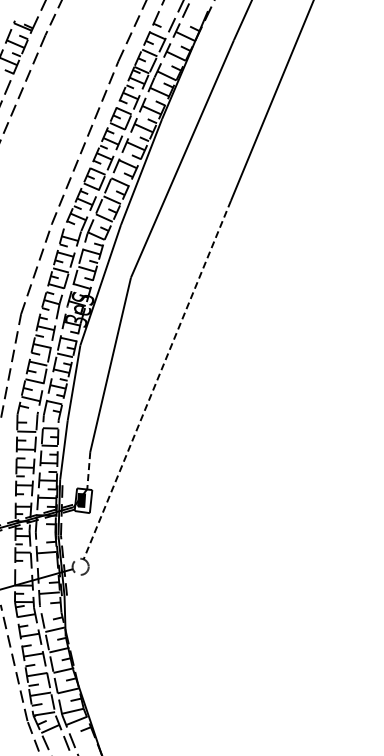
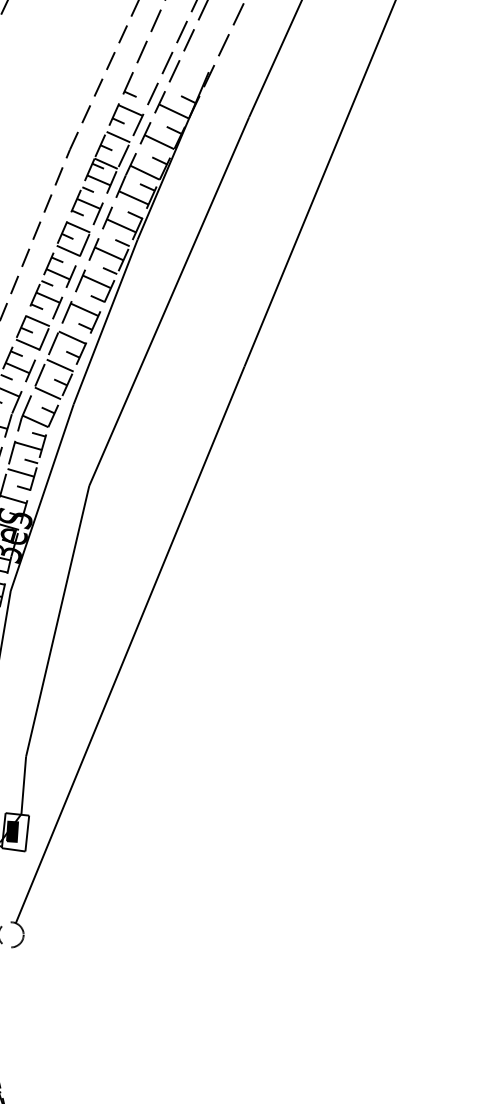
line: (157, 380) -> (130, 645), dashed -> solid
line: (88, 470) -> (23, 785), dashed -> solid

